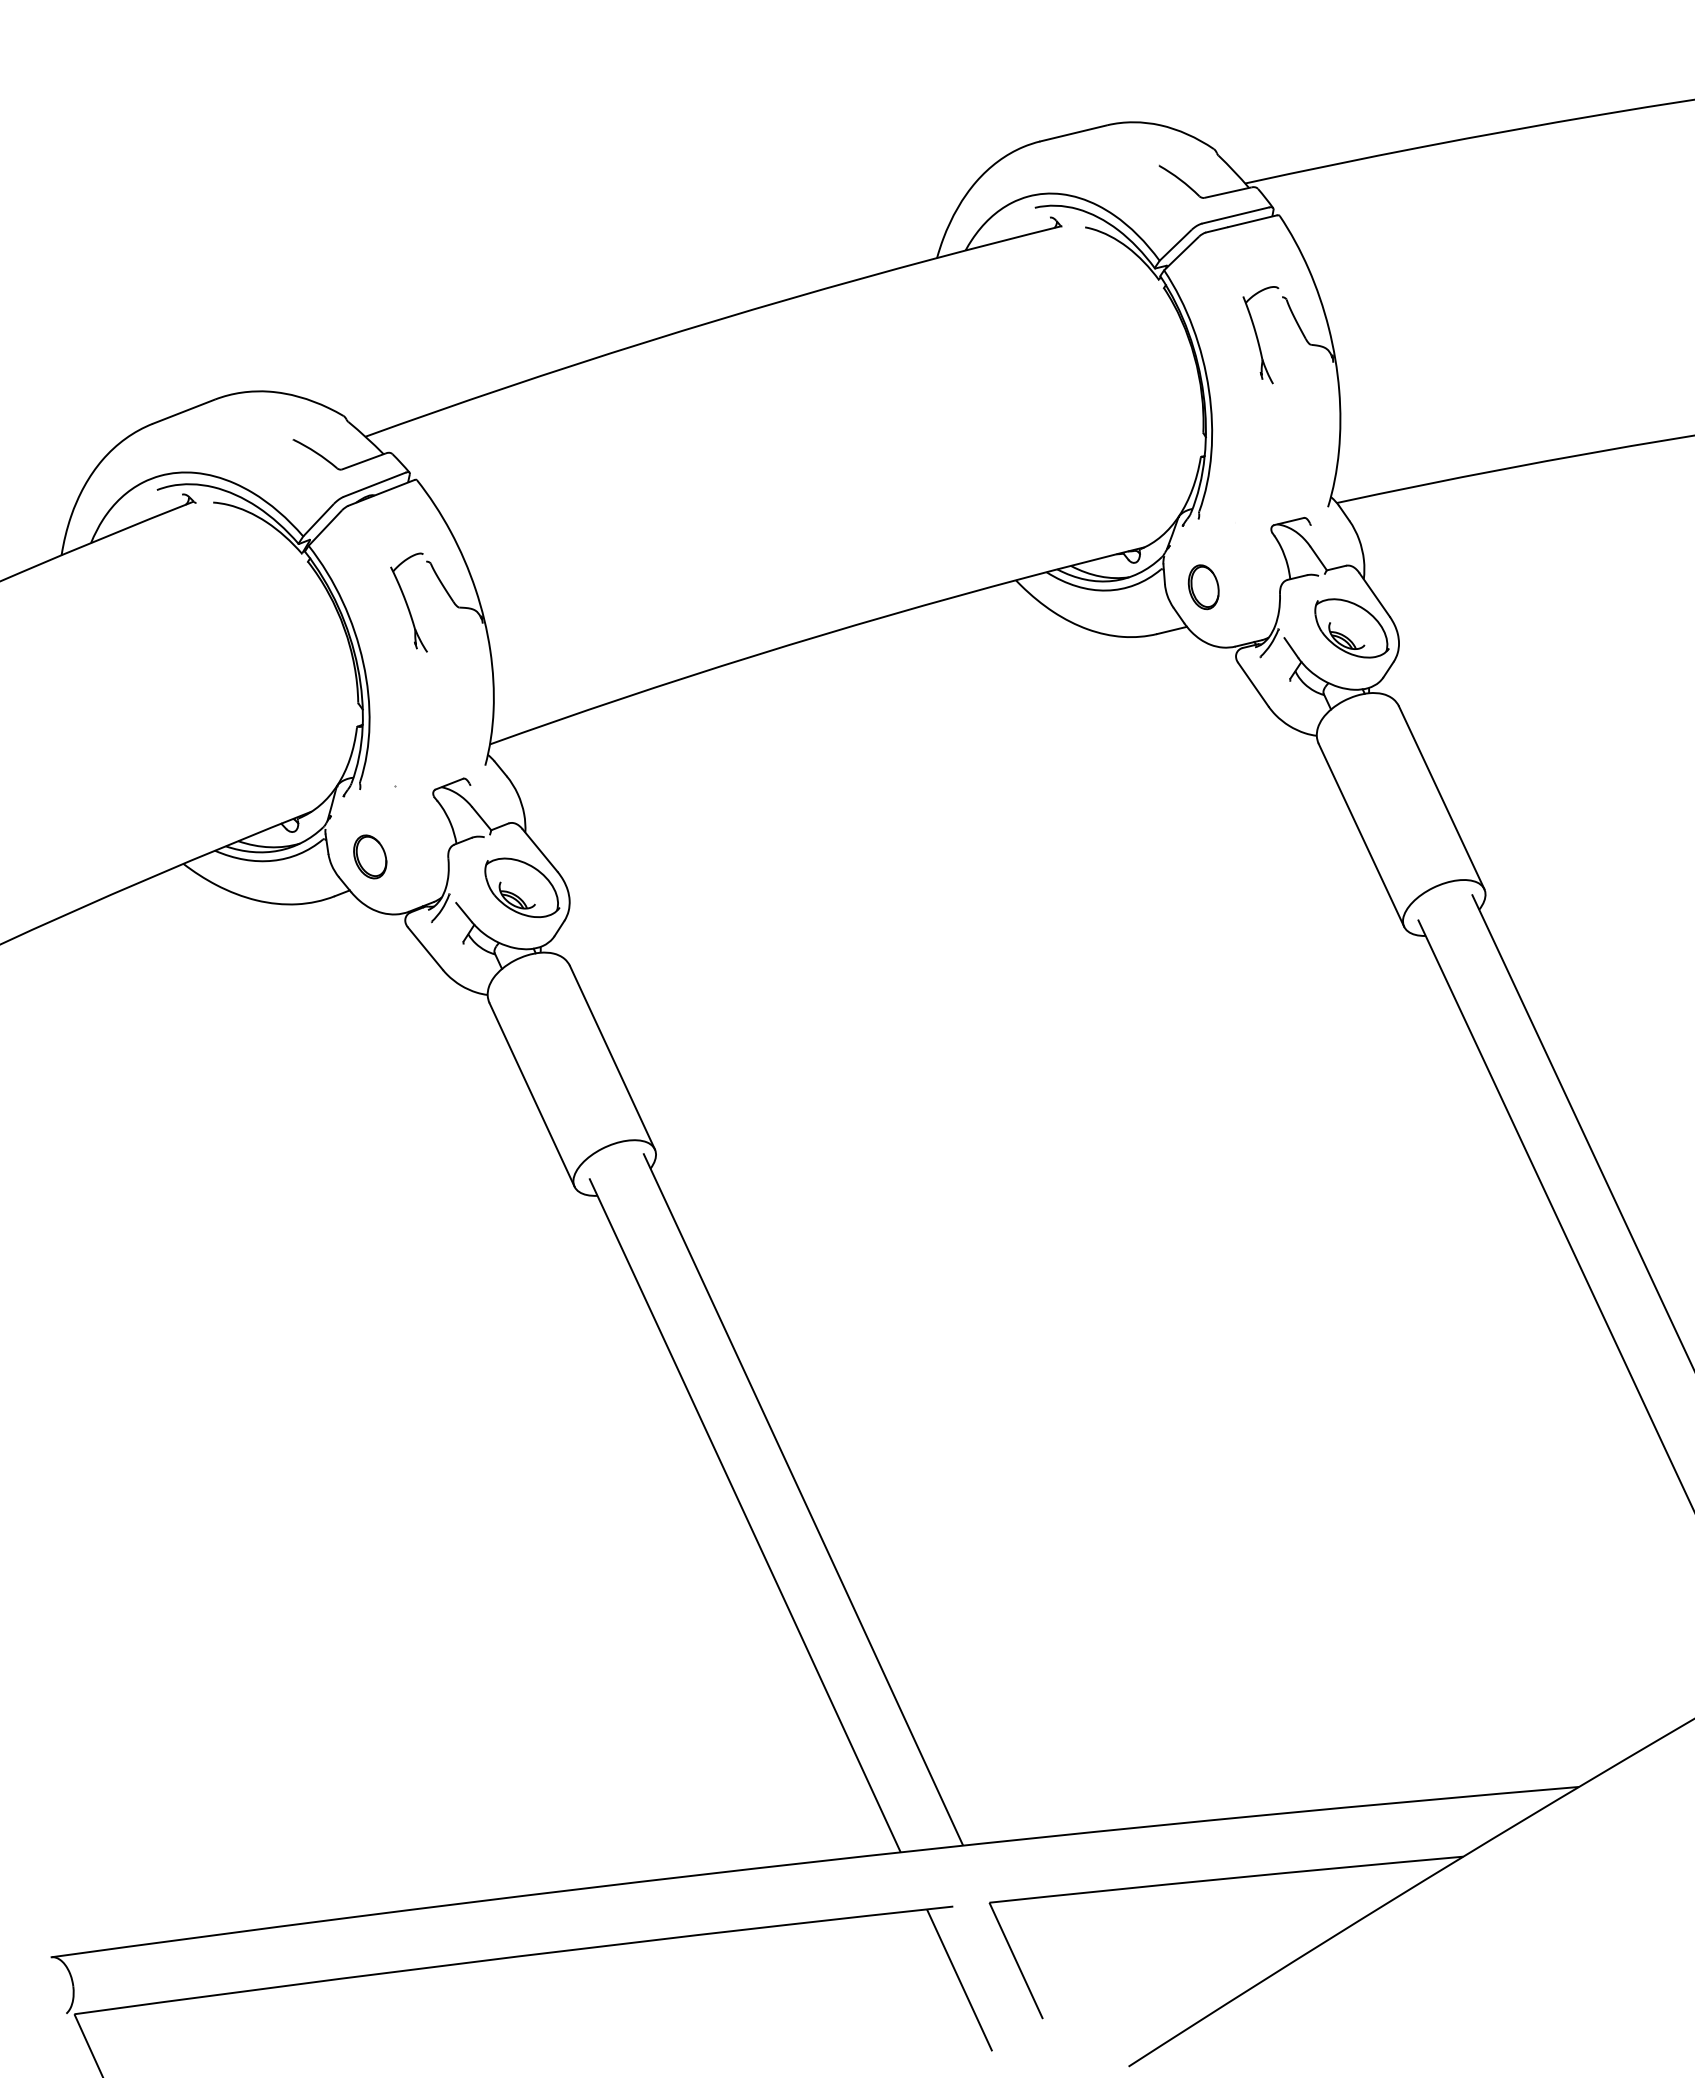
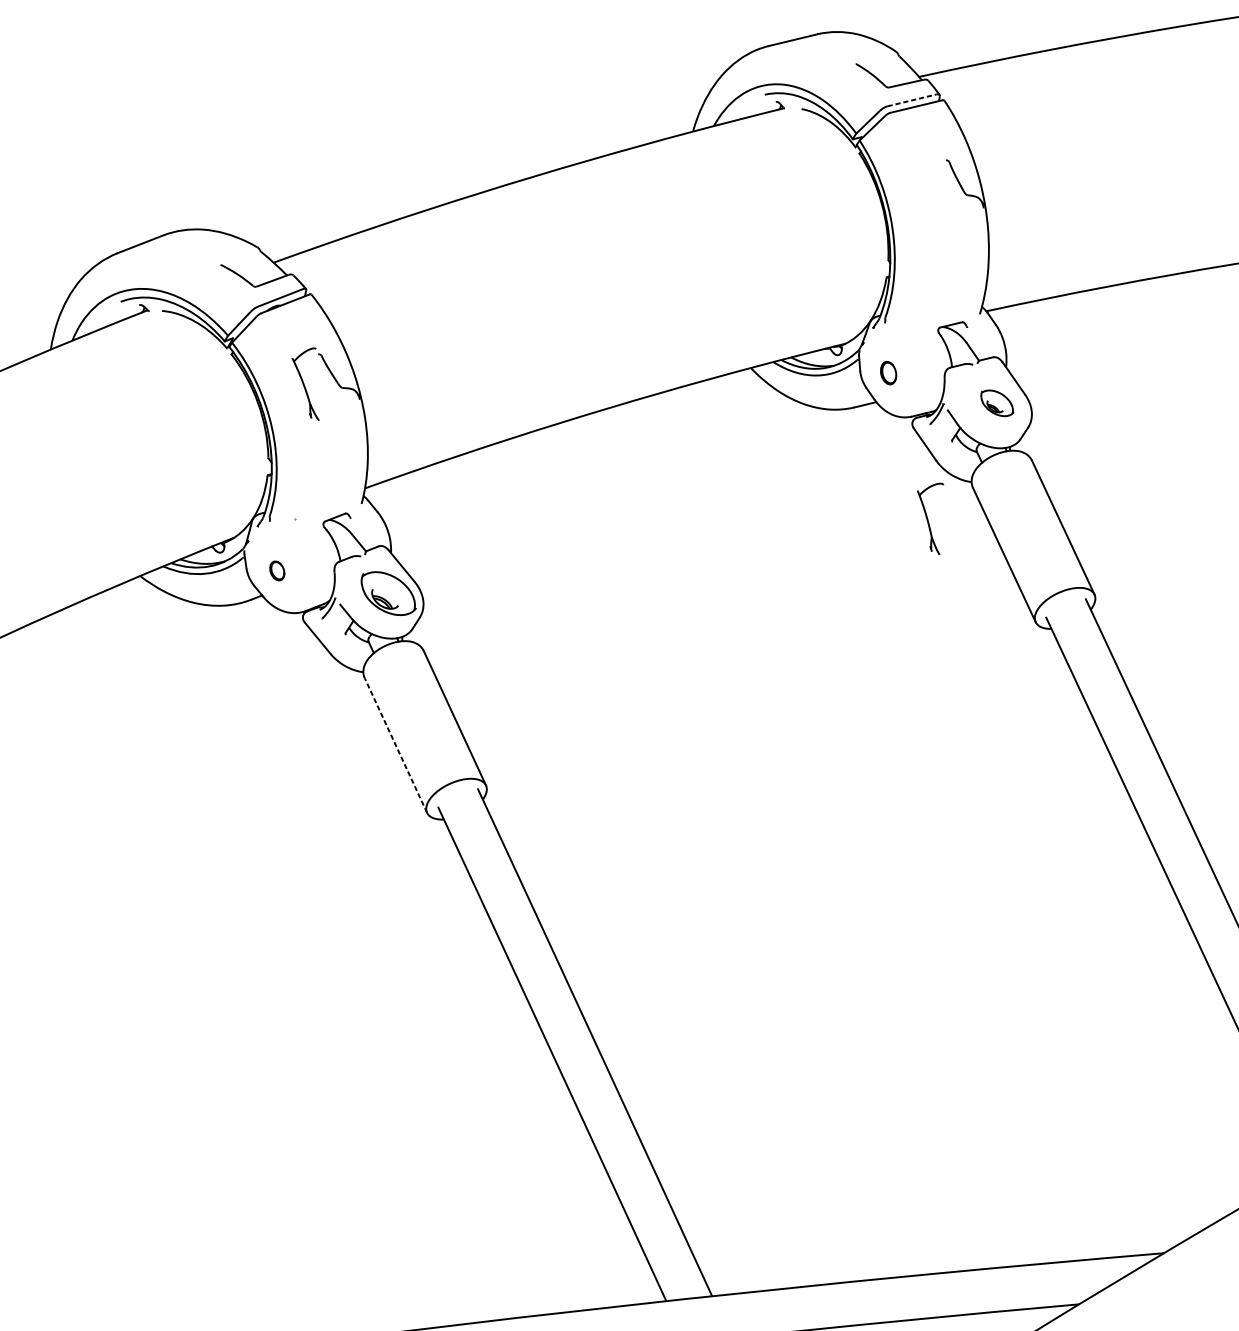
line: (1236, 215) -> (912, 100), solid -> dashed
part: (1260, 335) -> (930, 519), moved
part: (1203, 587) -> (888, 373), size x0.7
part: (1351, 628) -> (997, 403), size x0.6
part: (370, 856) -> (277, 570), size x0.6
line: (531, 1094) -> (395, 745), solid -> dashed

